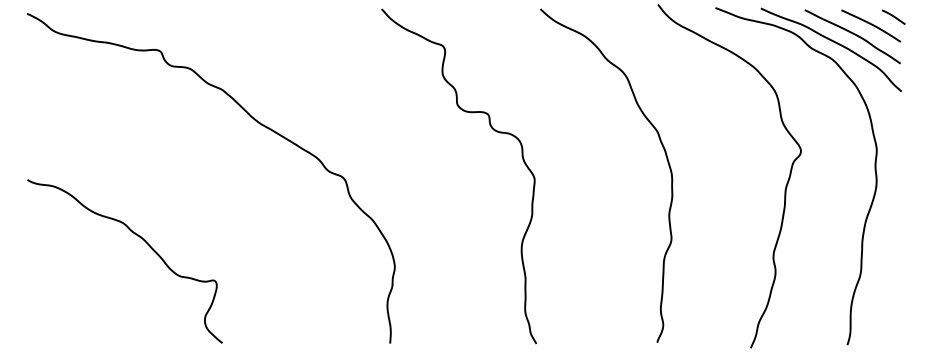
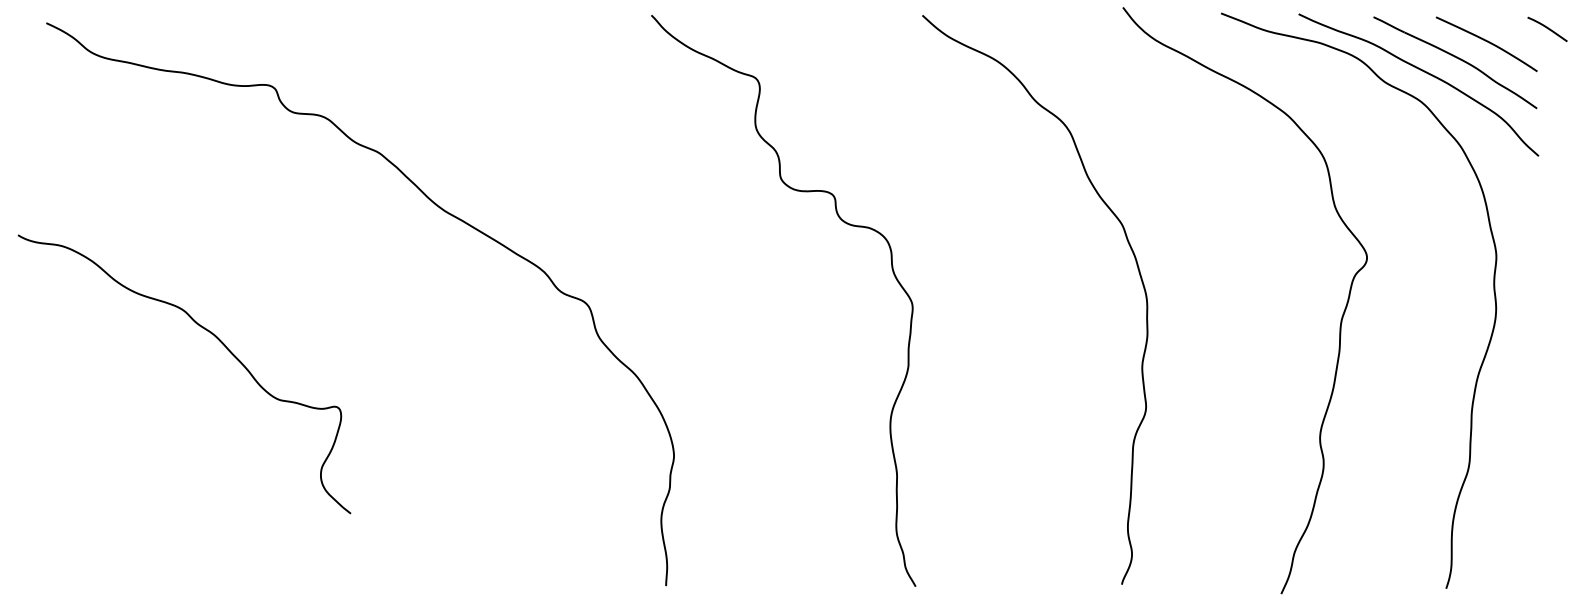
line: (893, 16) -> (1547, 27), moved
curve: (140, 238) -> (210, 335), moved

